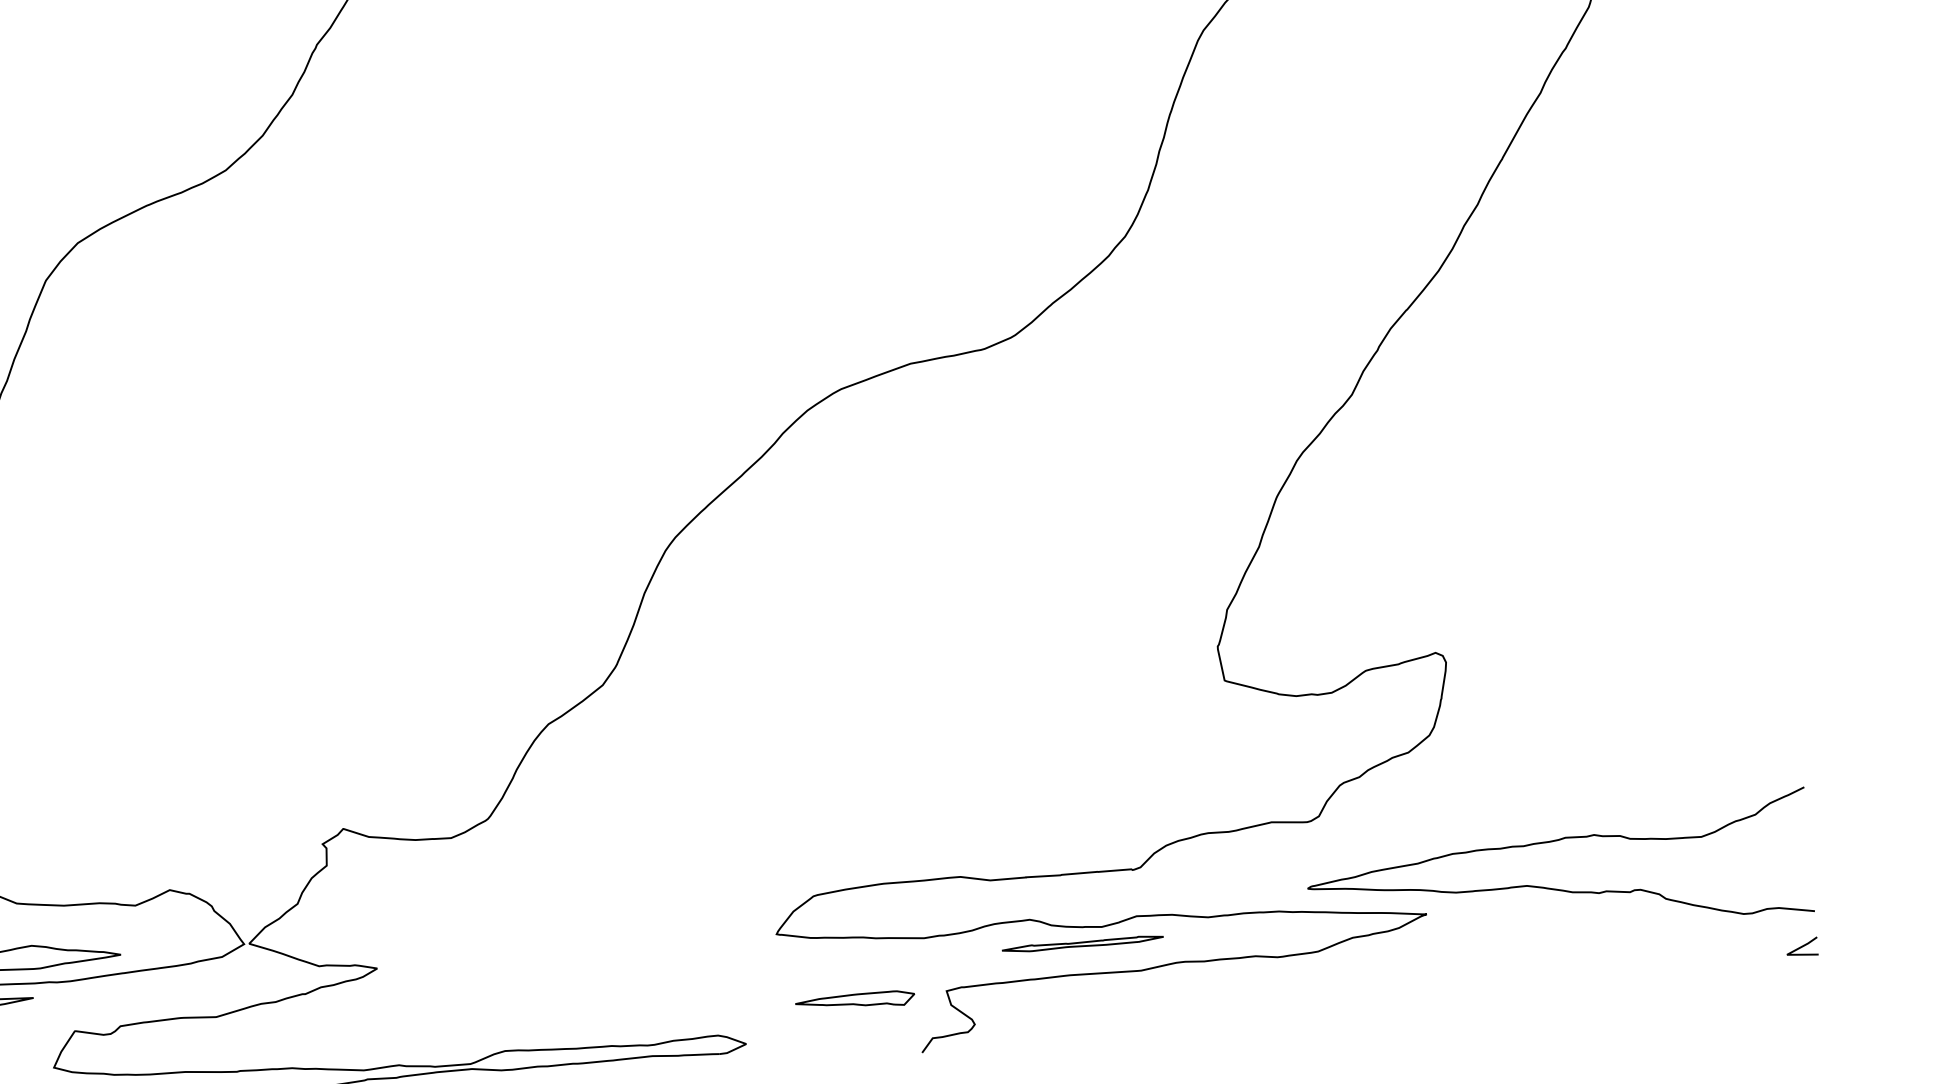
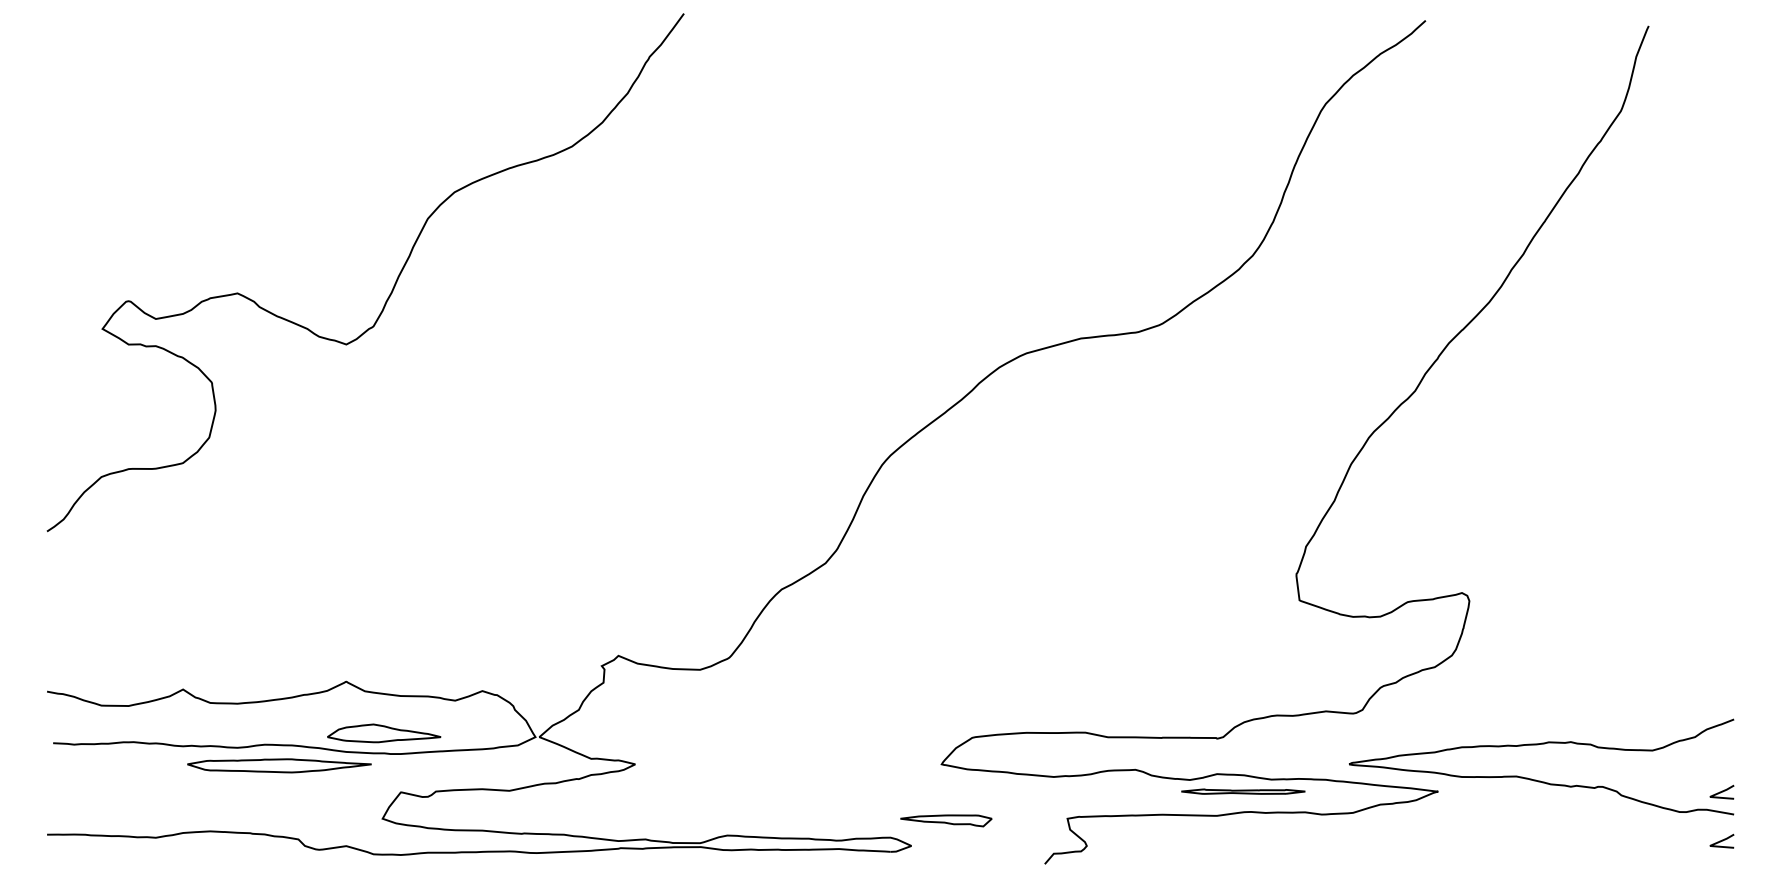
line: (1795, 882) -> (1721, 791), added
part: (1083, 943) -> (1243, 791), moved
part: (855, 1001) -> (946, 820), moved

